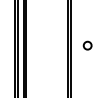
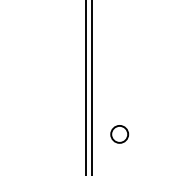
circle: (87, 45) -> (119, 133), moved

